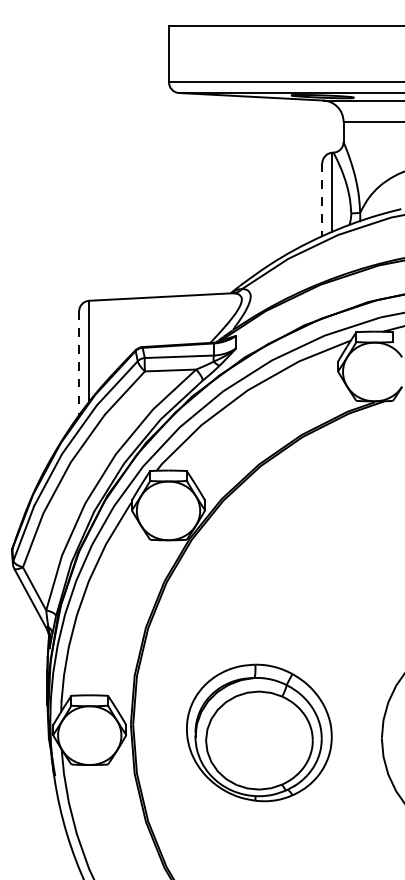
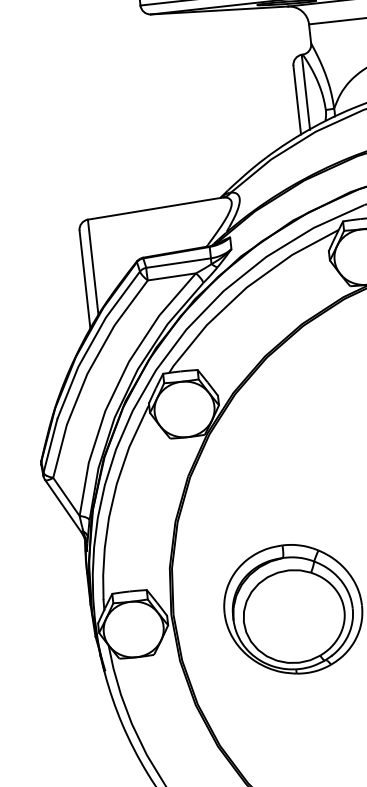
line: (322, 200) -> (297, 100), dashed -> solid
line: (79, 364) -> (85, 280), dashed -> solid

